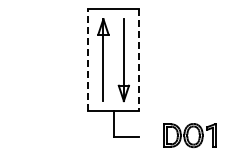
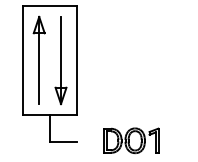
line: (88, 59) -> (23, 59), dashed -> solid
line: (139, 60) -> (77, 60), dashed -> solid

